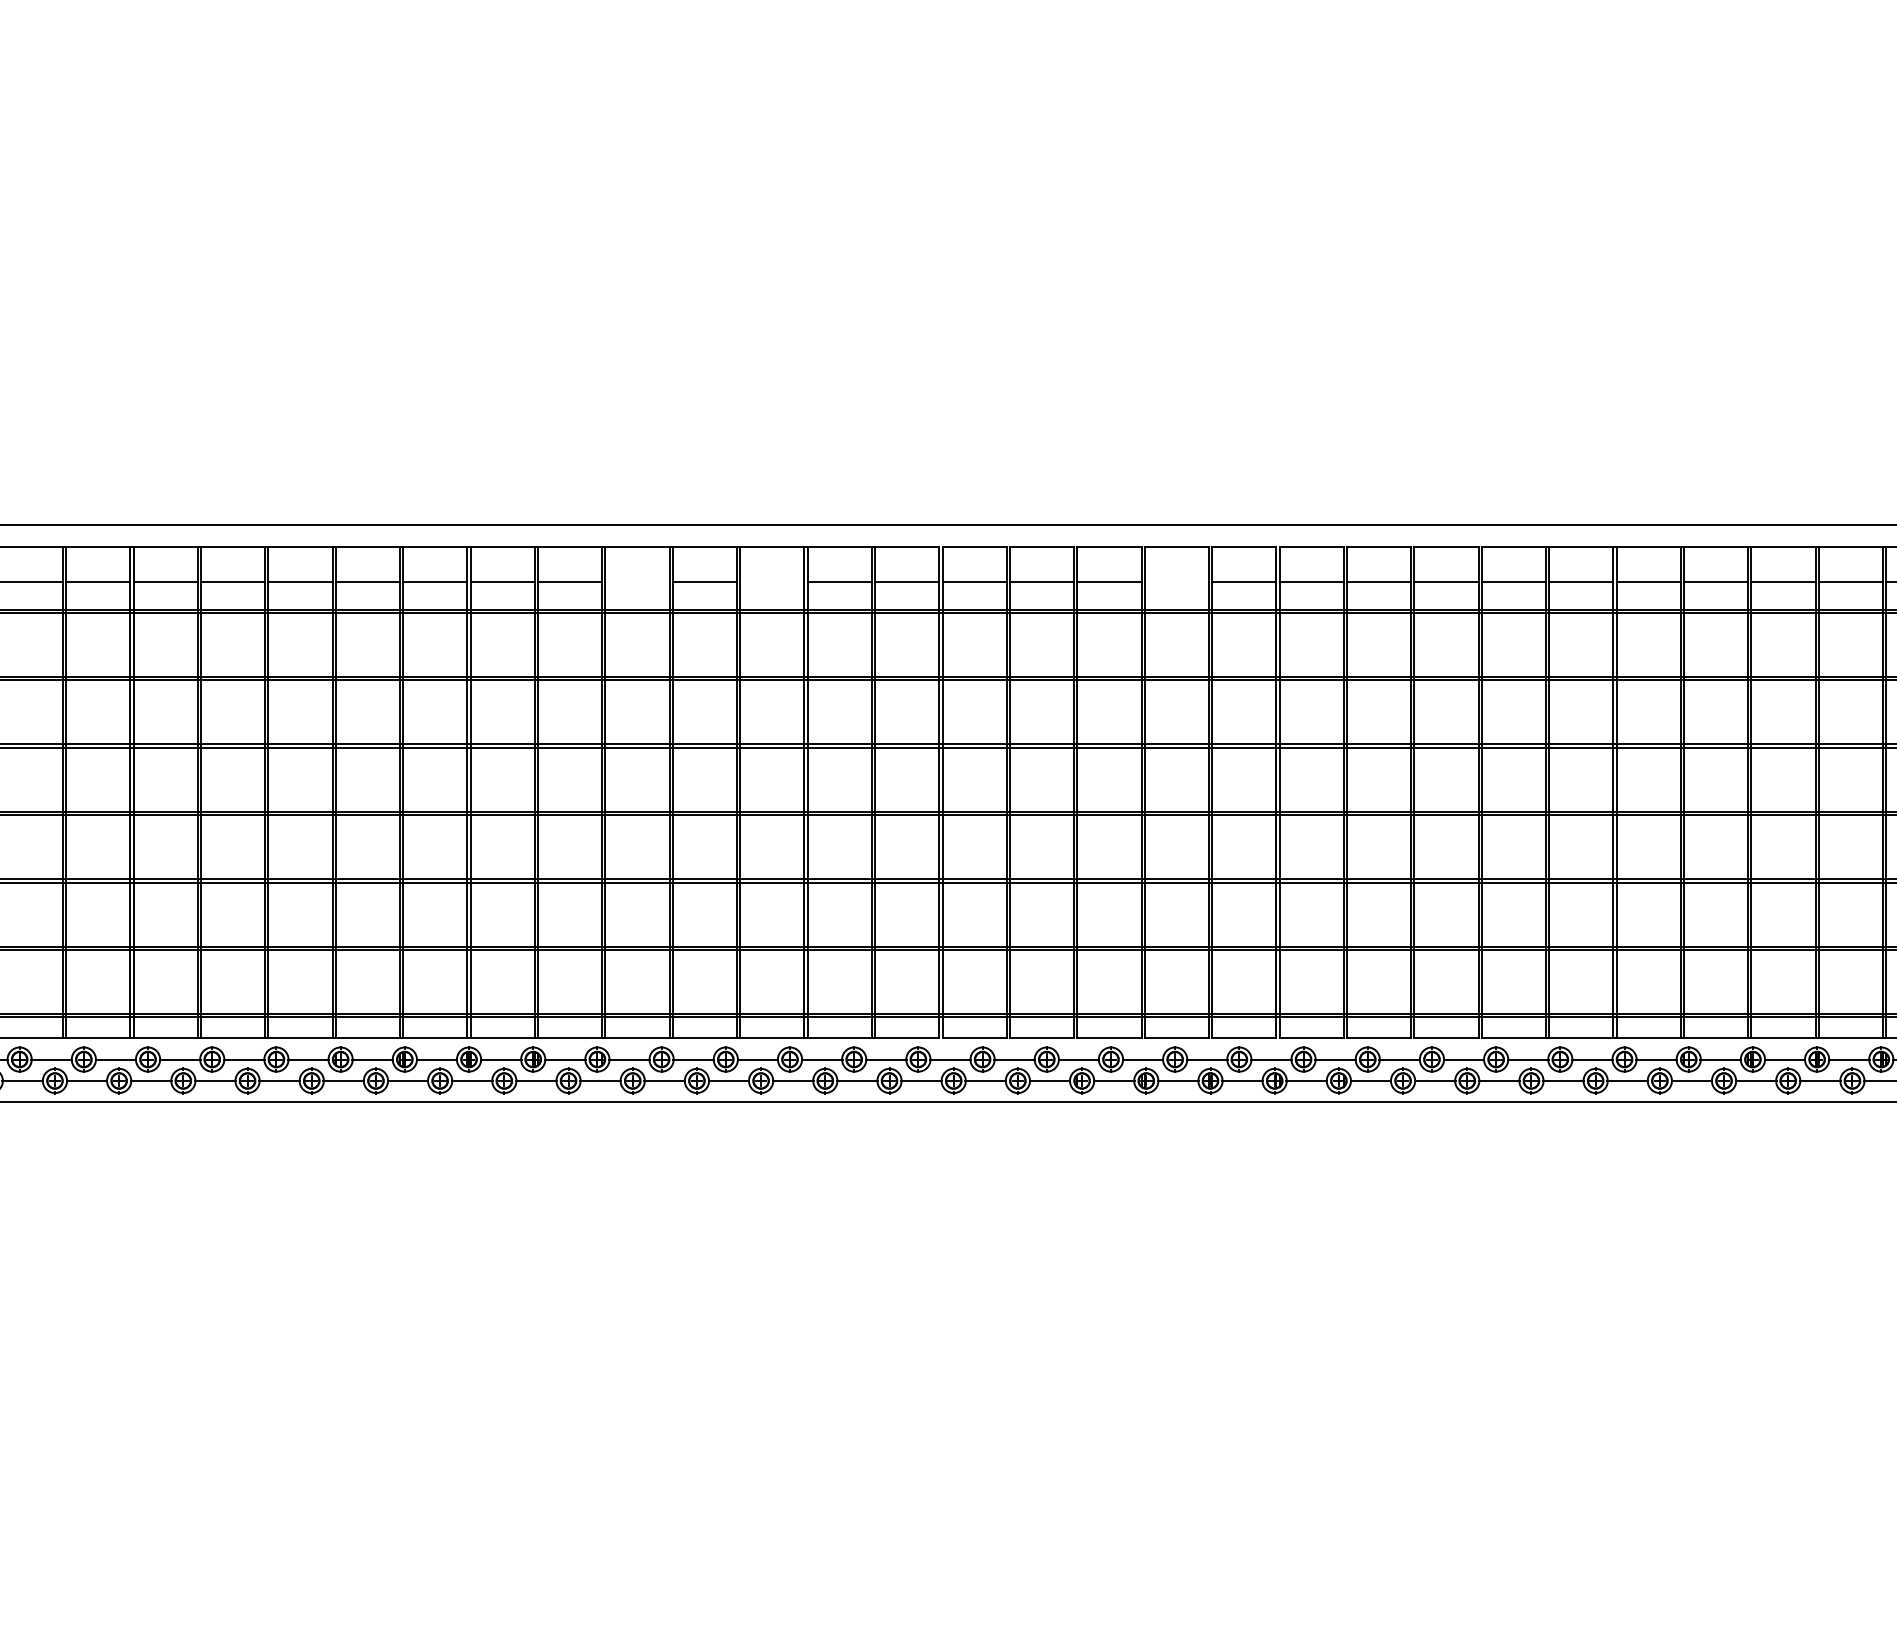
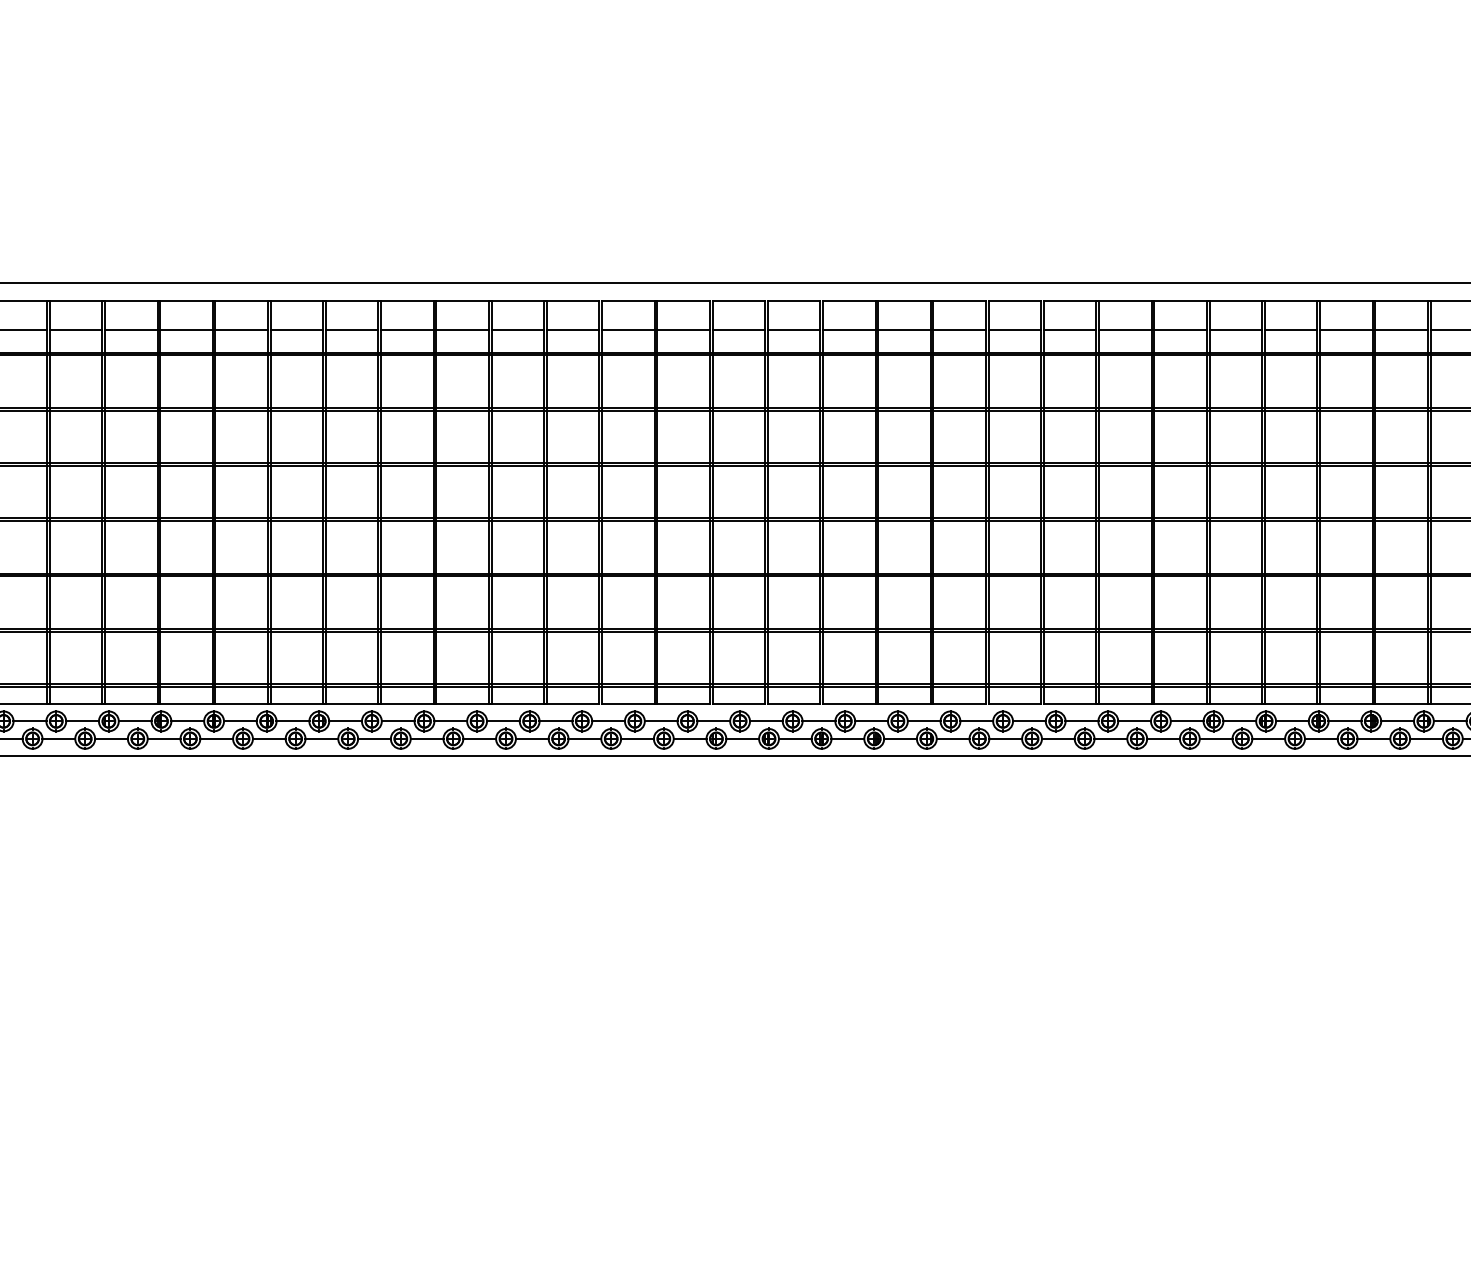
line: (637, 582) -> (352, 330), added
line: (772, 582) -> (462, 330), added
line: (1176, 582) -> (793, 330), added

